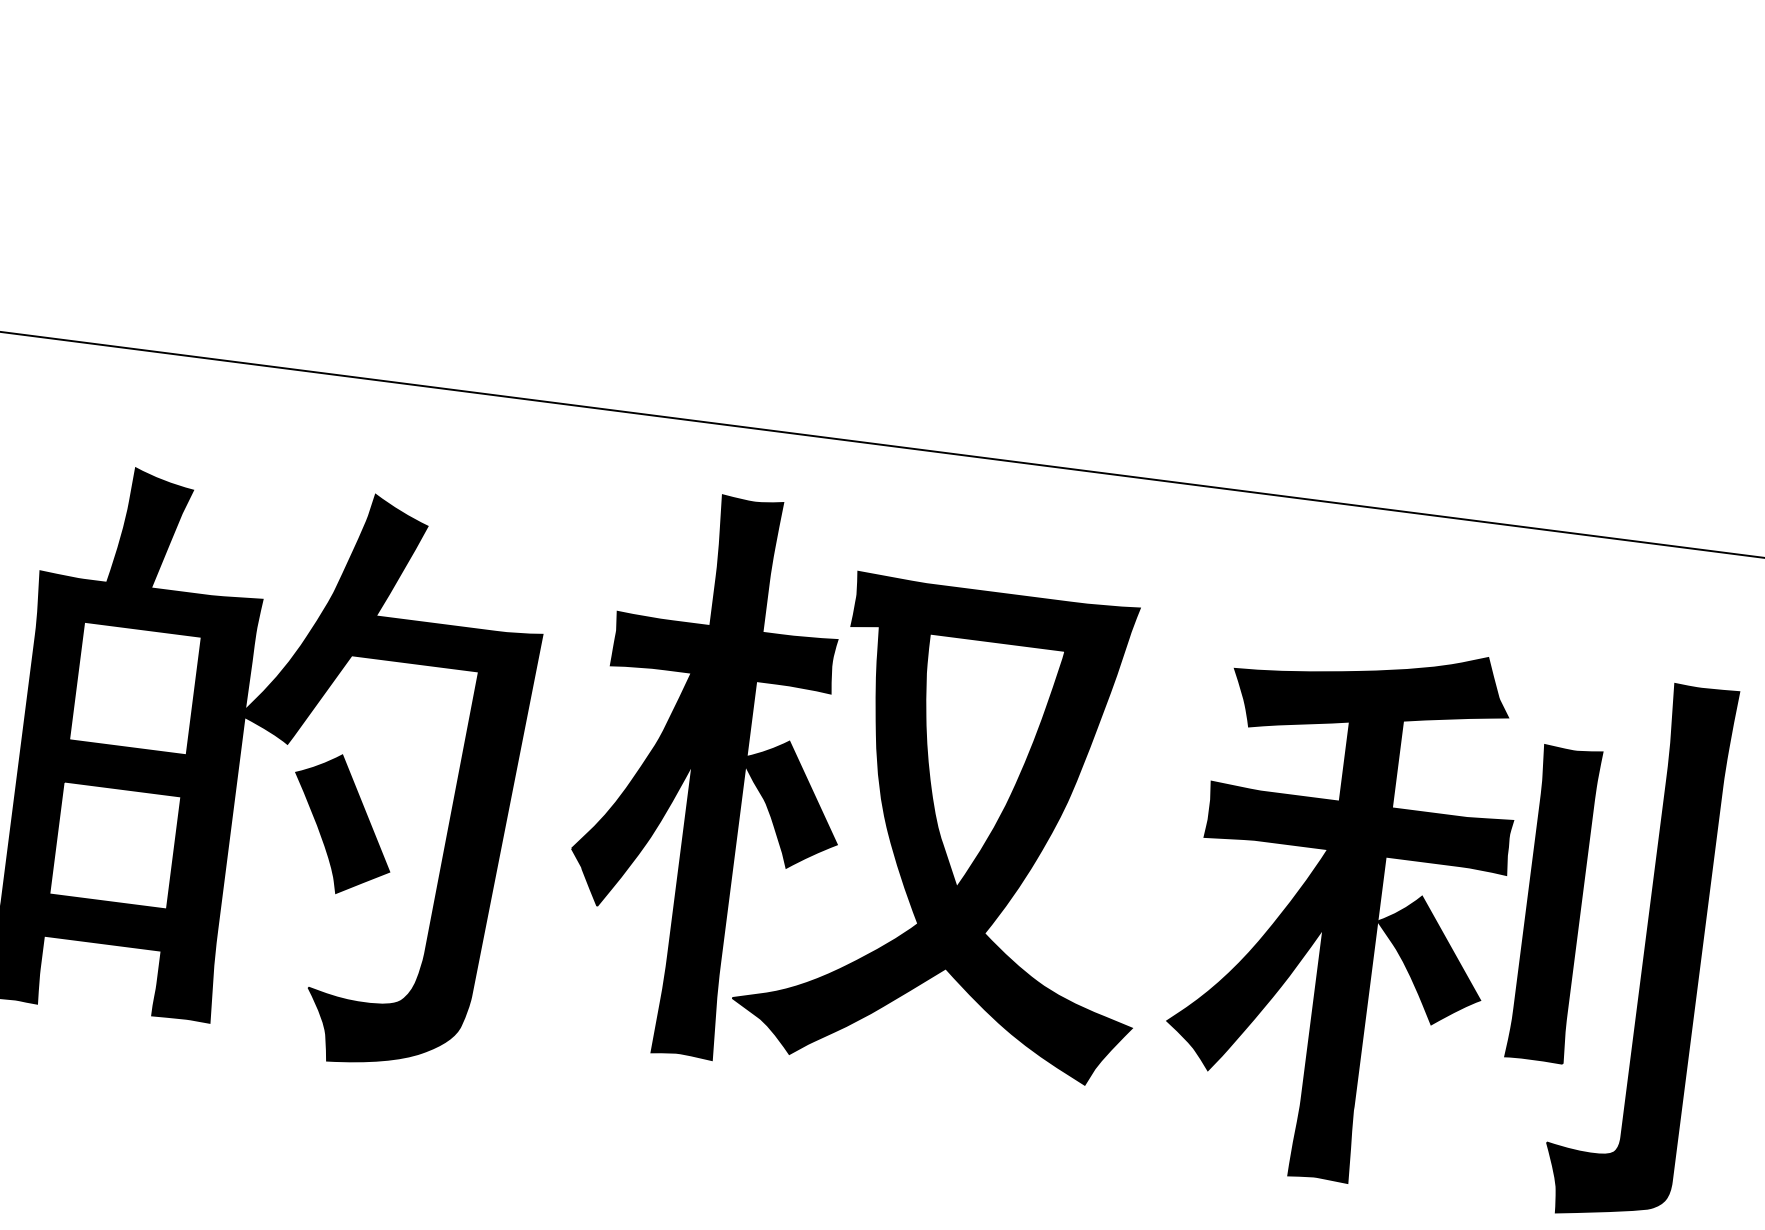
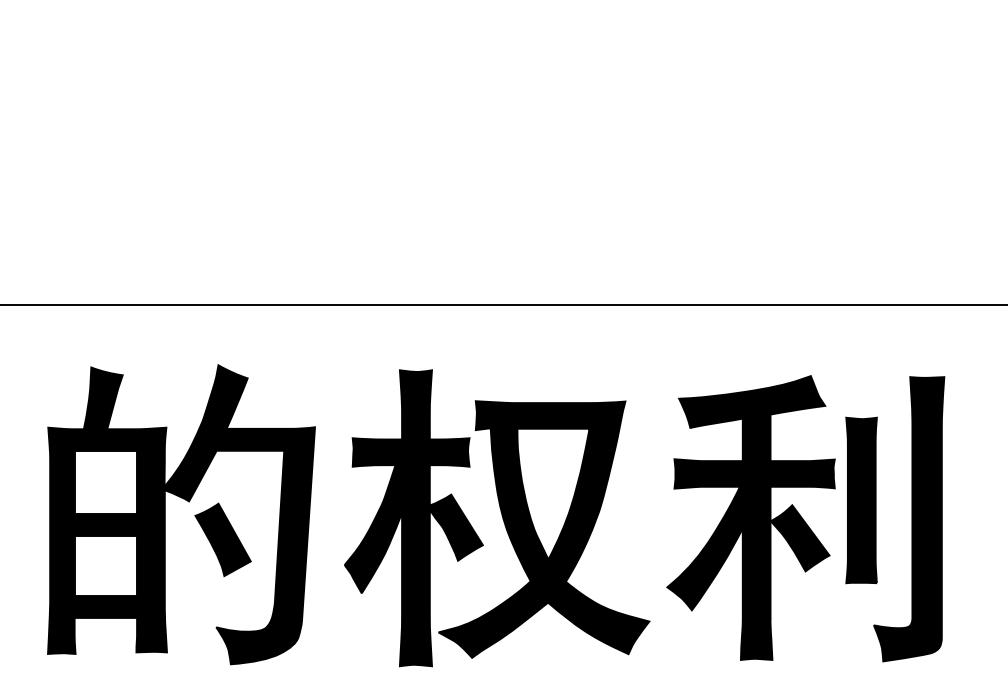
part: (870, 797) -> (497, 518), moved

